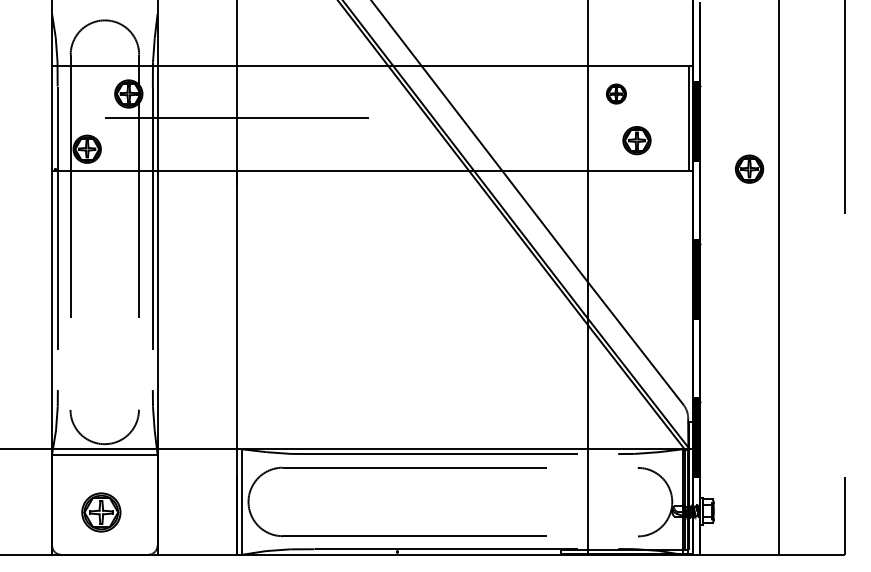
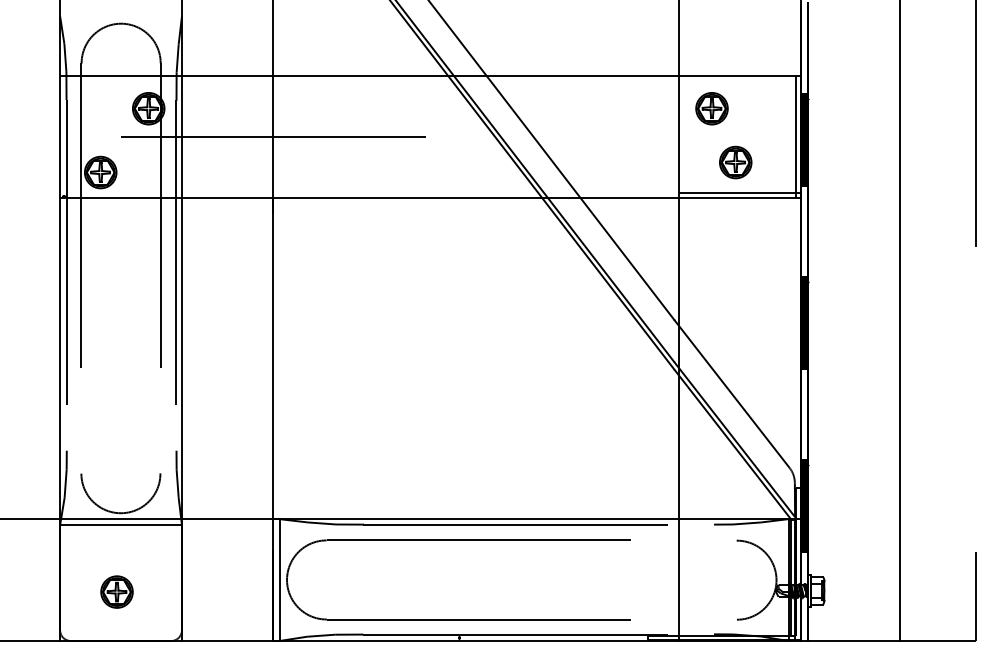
part: (615, 93) -> (711, 108), size x1.43
line: (640, 167) -> (739, 193), added
part: (749, 169) -> (865, 195), removed
part: (100, 511) -> (116, 591), size x0.71

